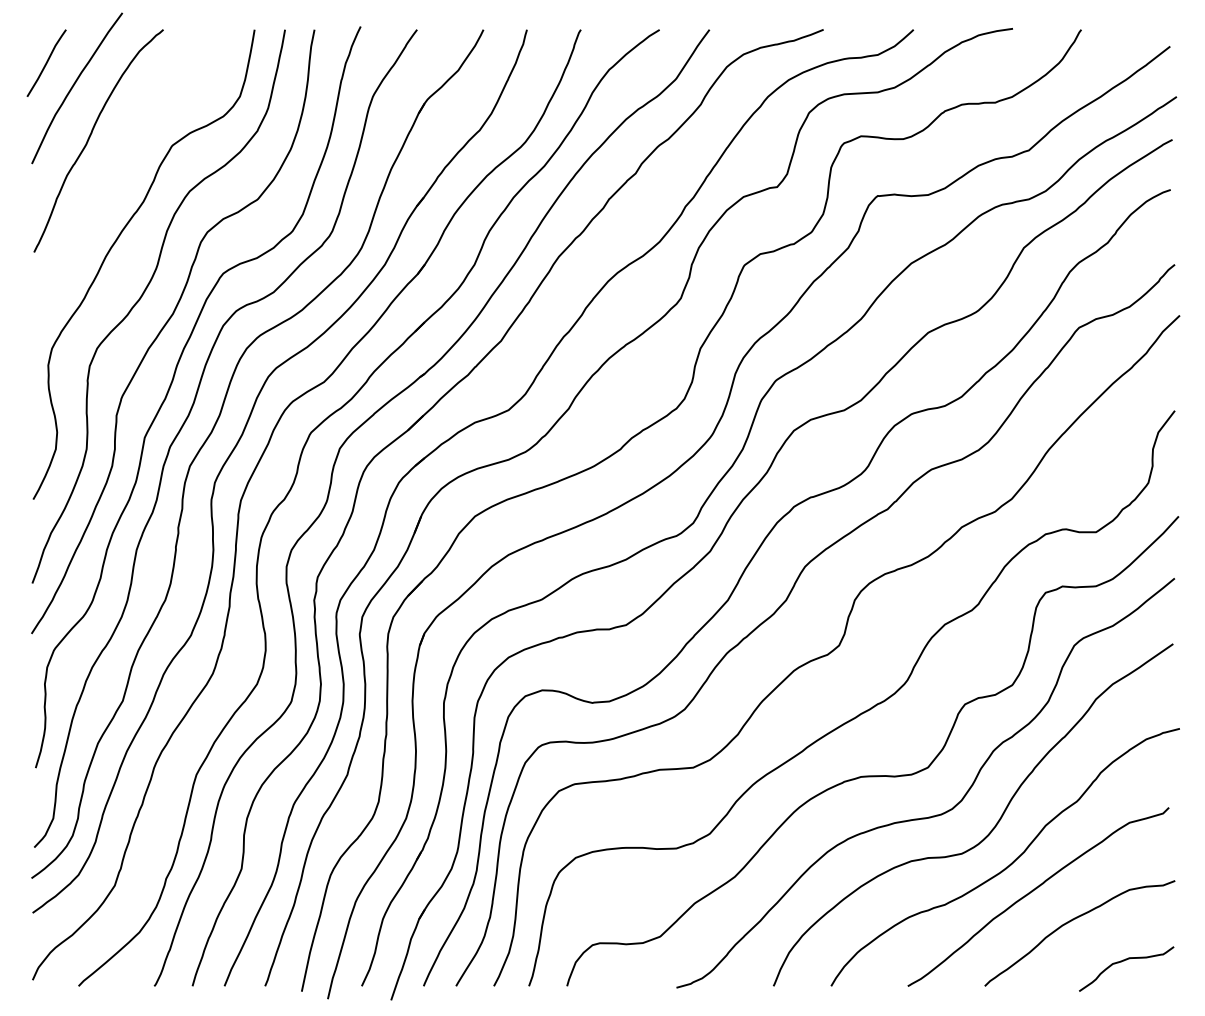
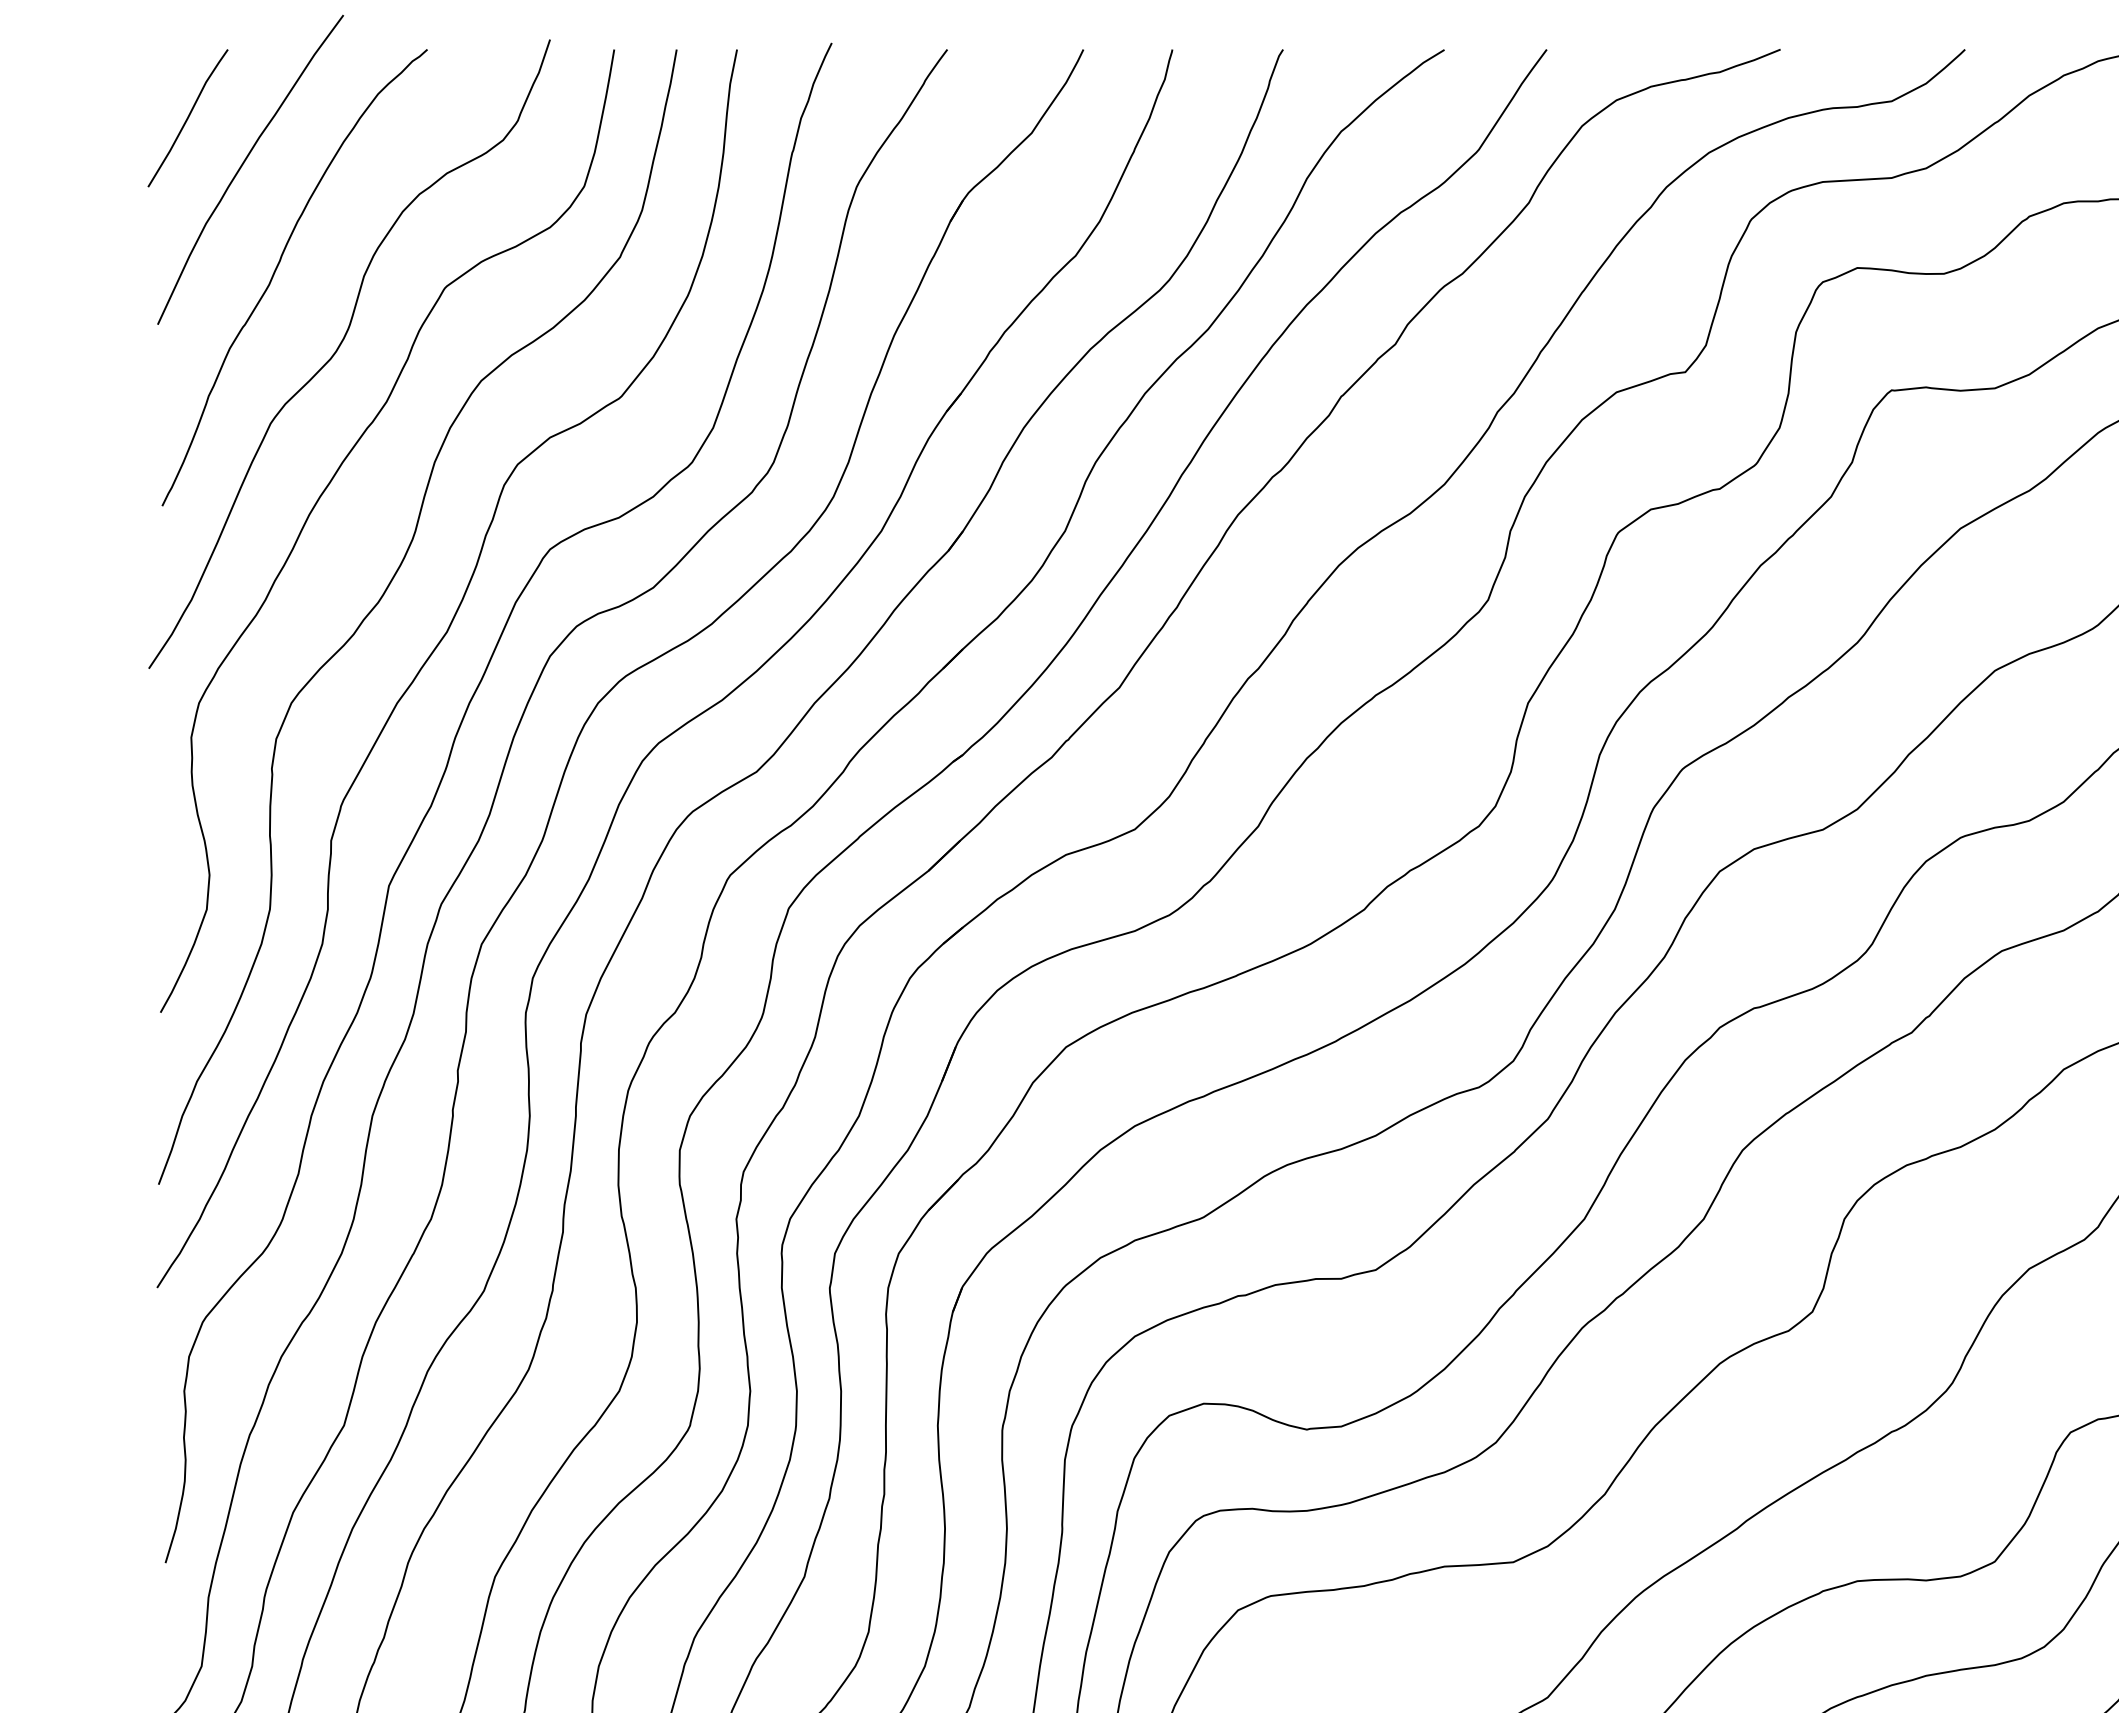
curve: (122, 173) -> (343, 344), added

